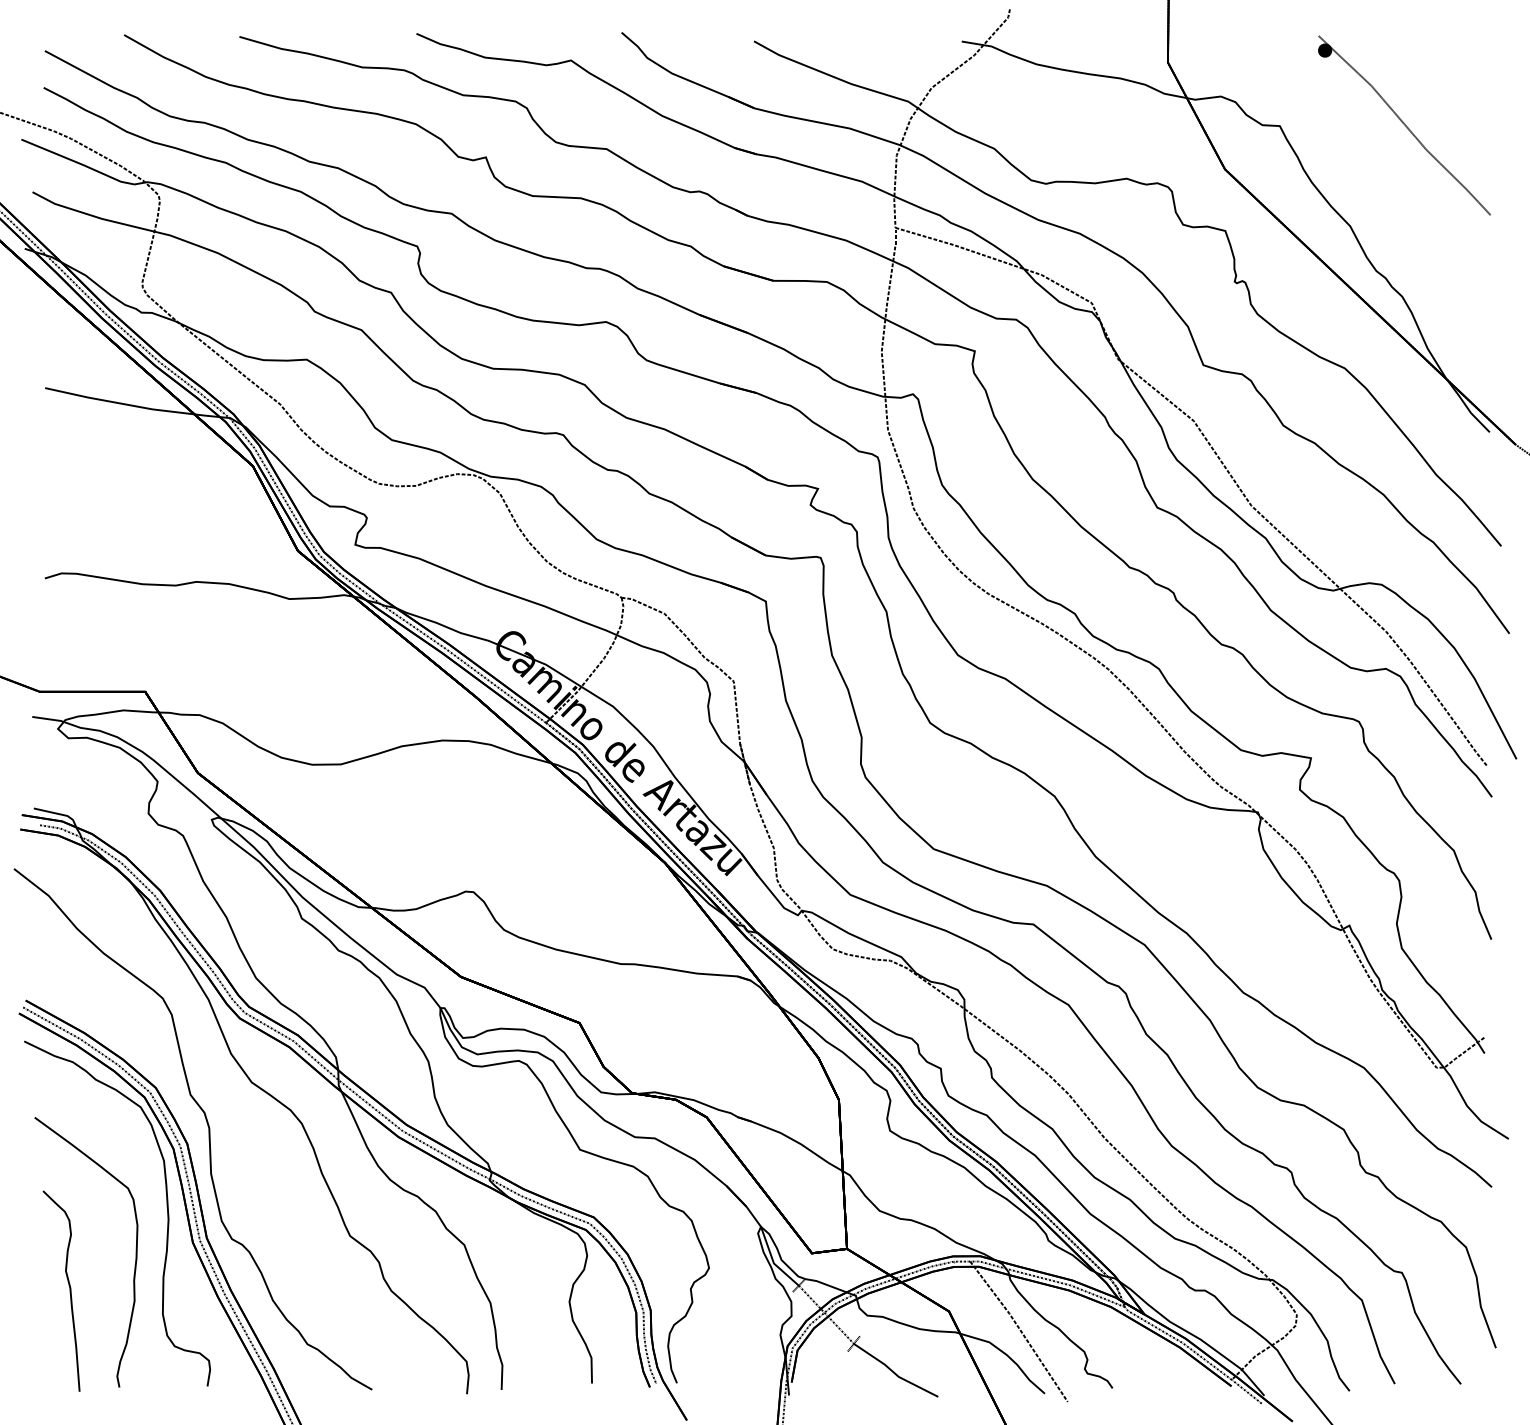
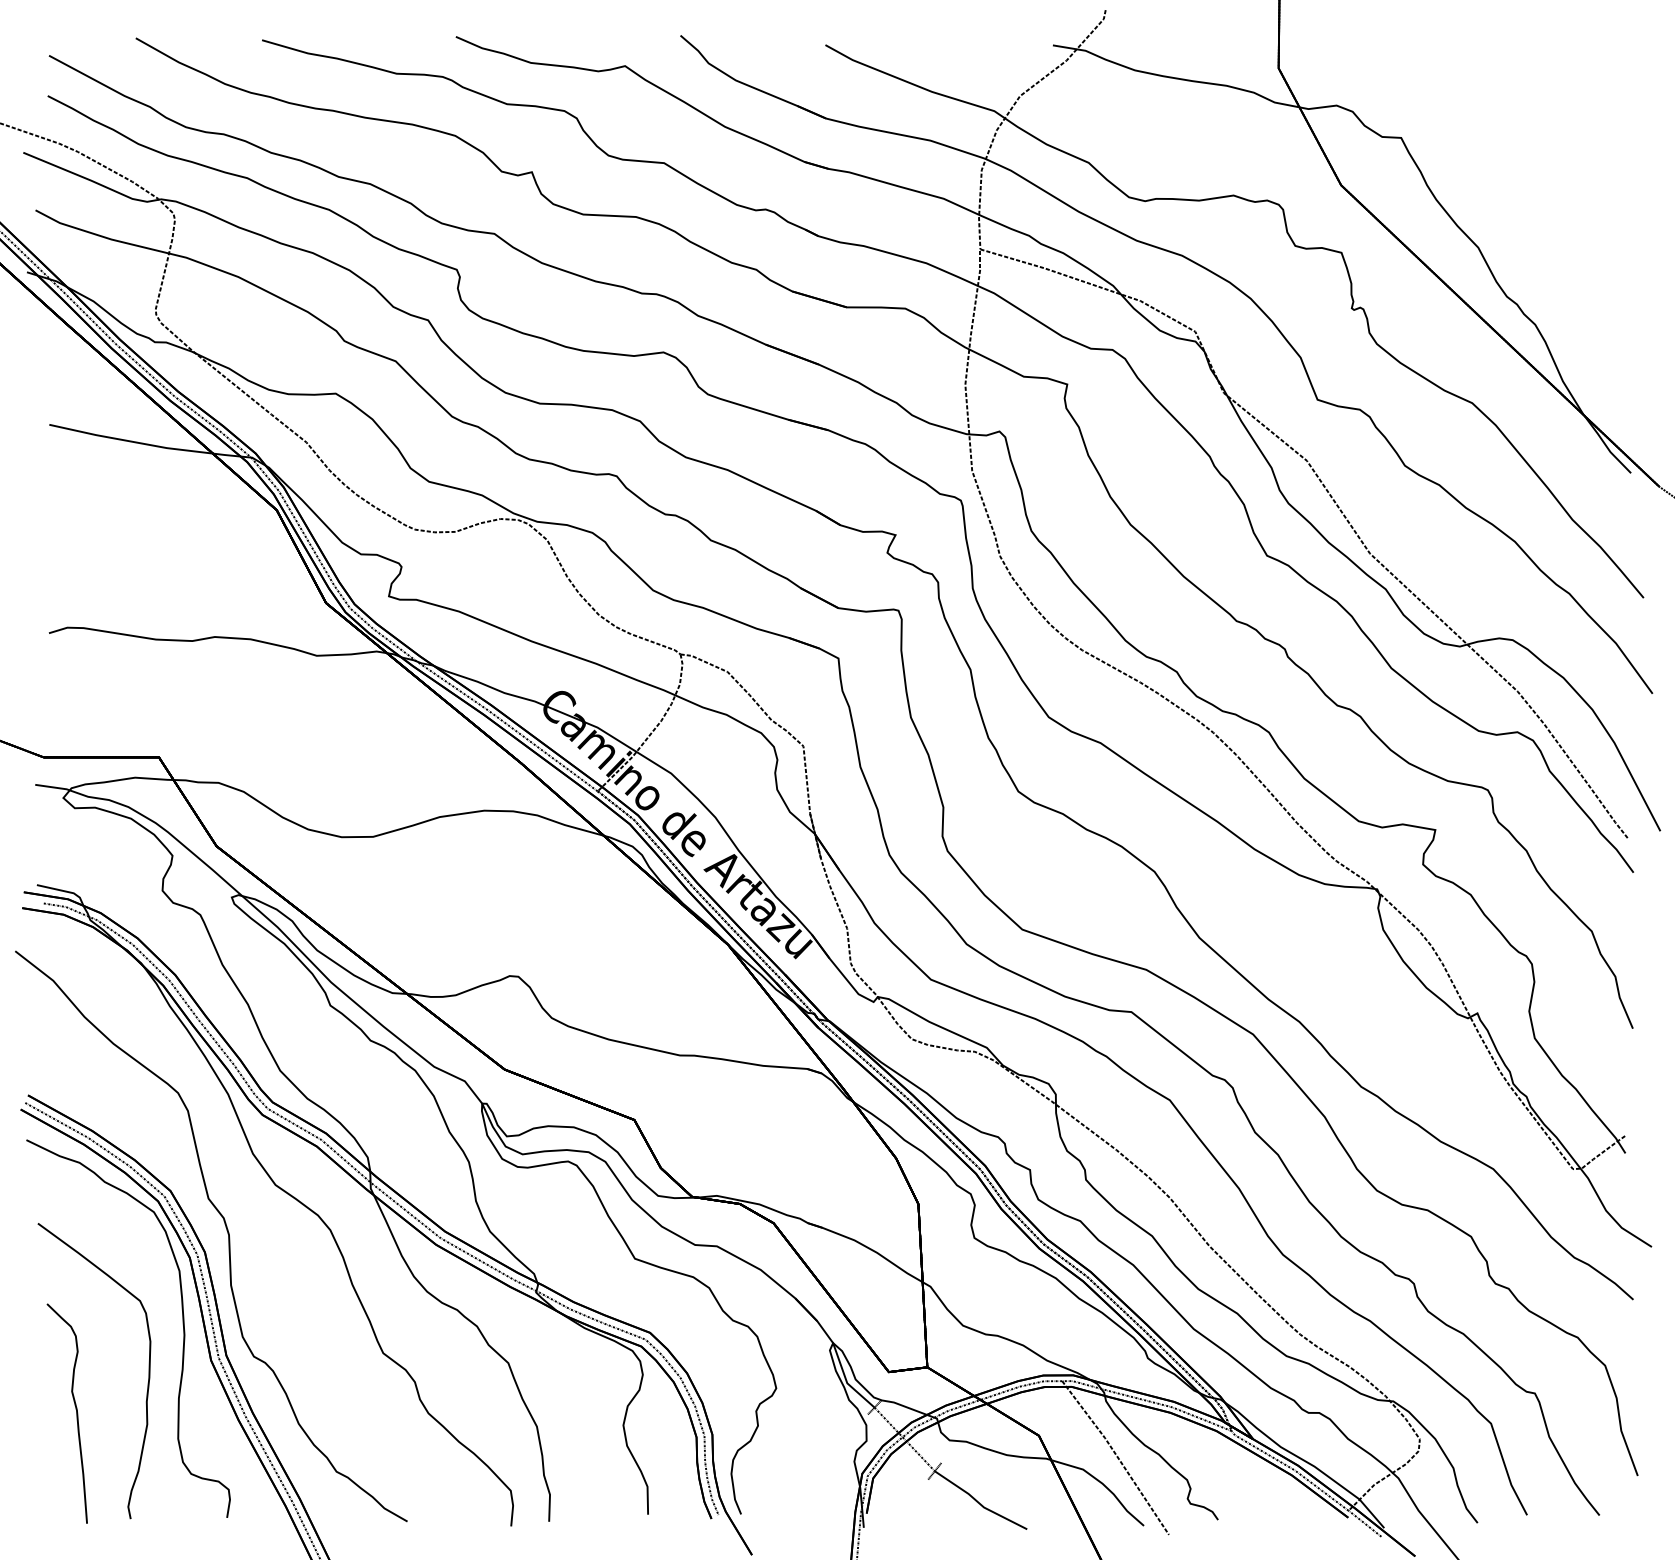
part: (1404, 125) -> (1537, 137), removed

